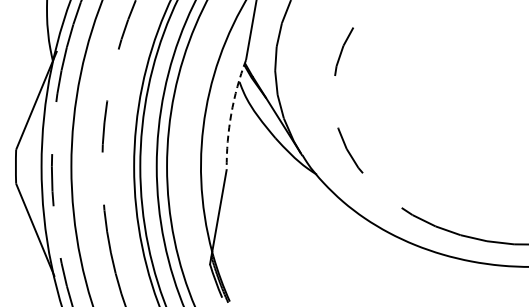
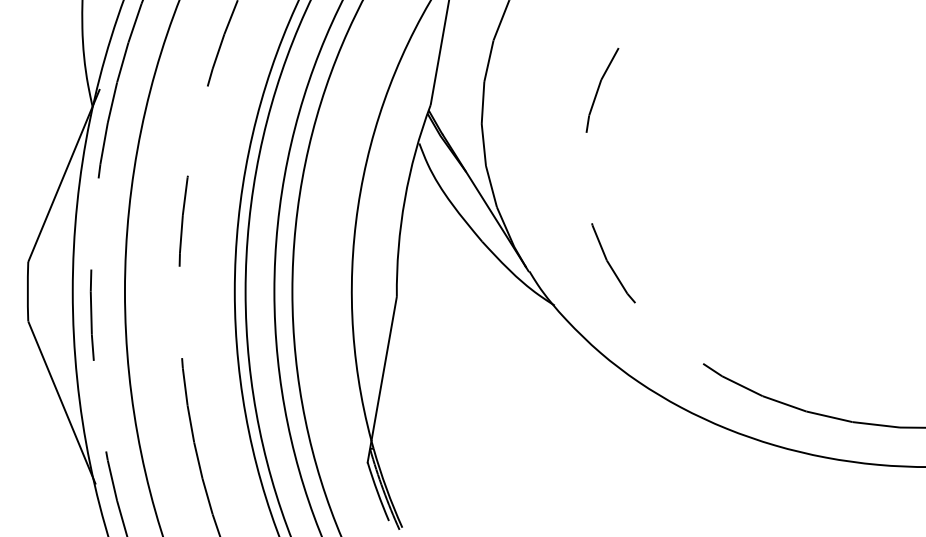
arc: (231, 114) -> (405, 200), dashed -> solid

